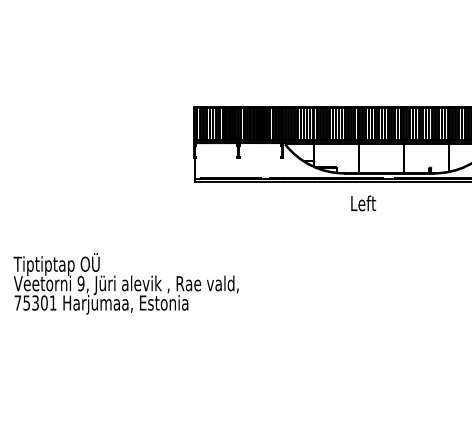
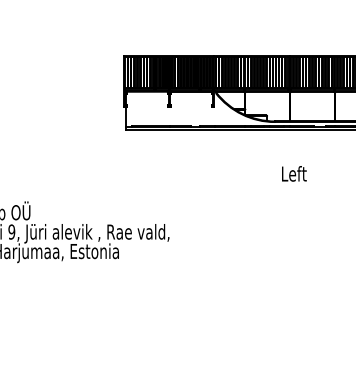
text: (363, 203) -> (294, 173), moved

